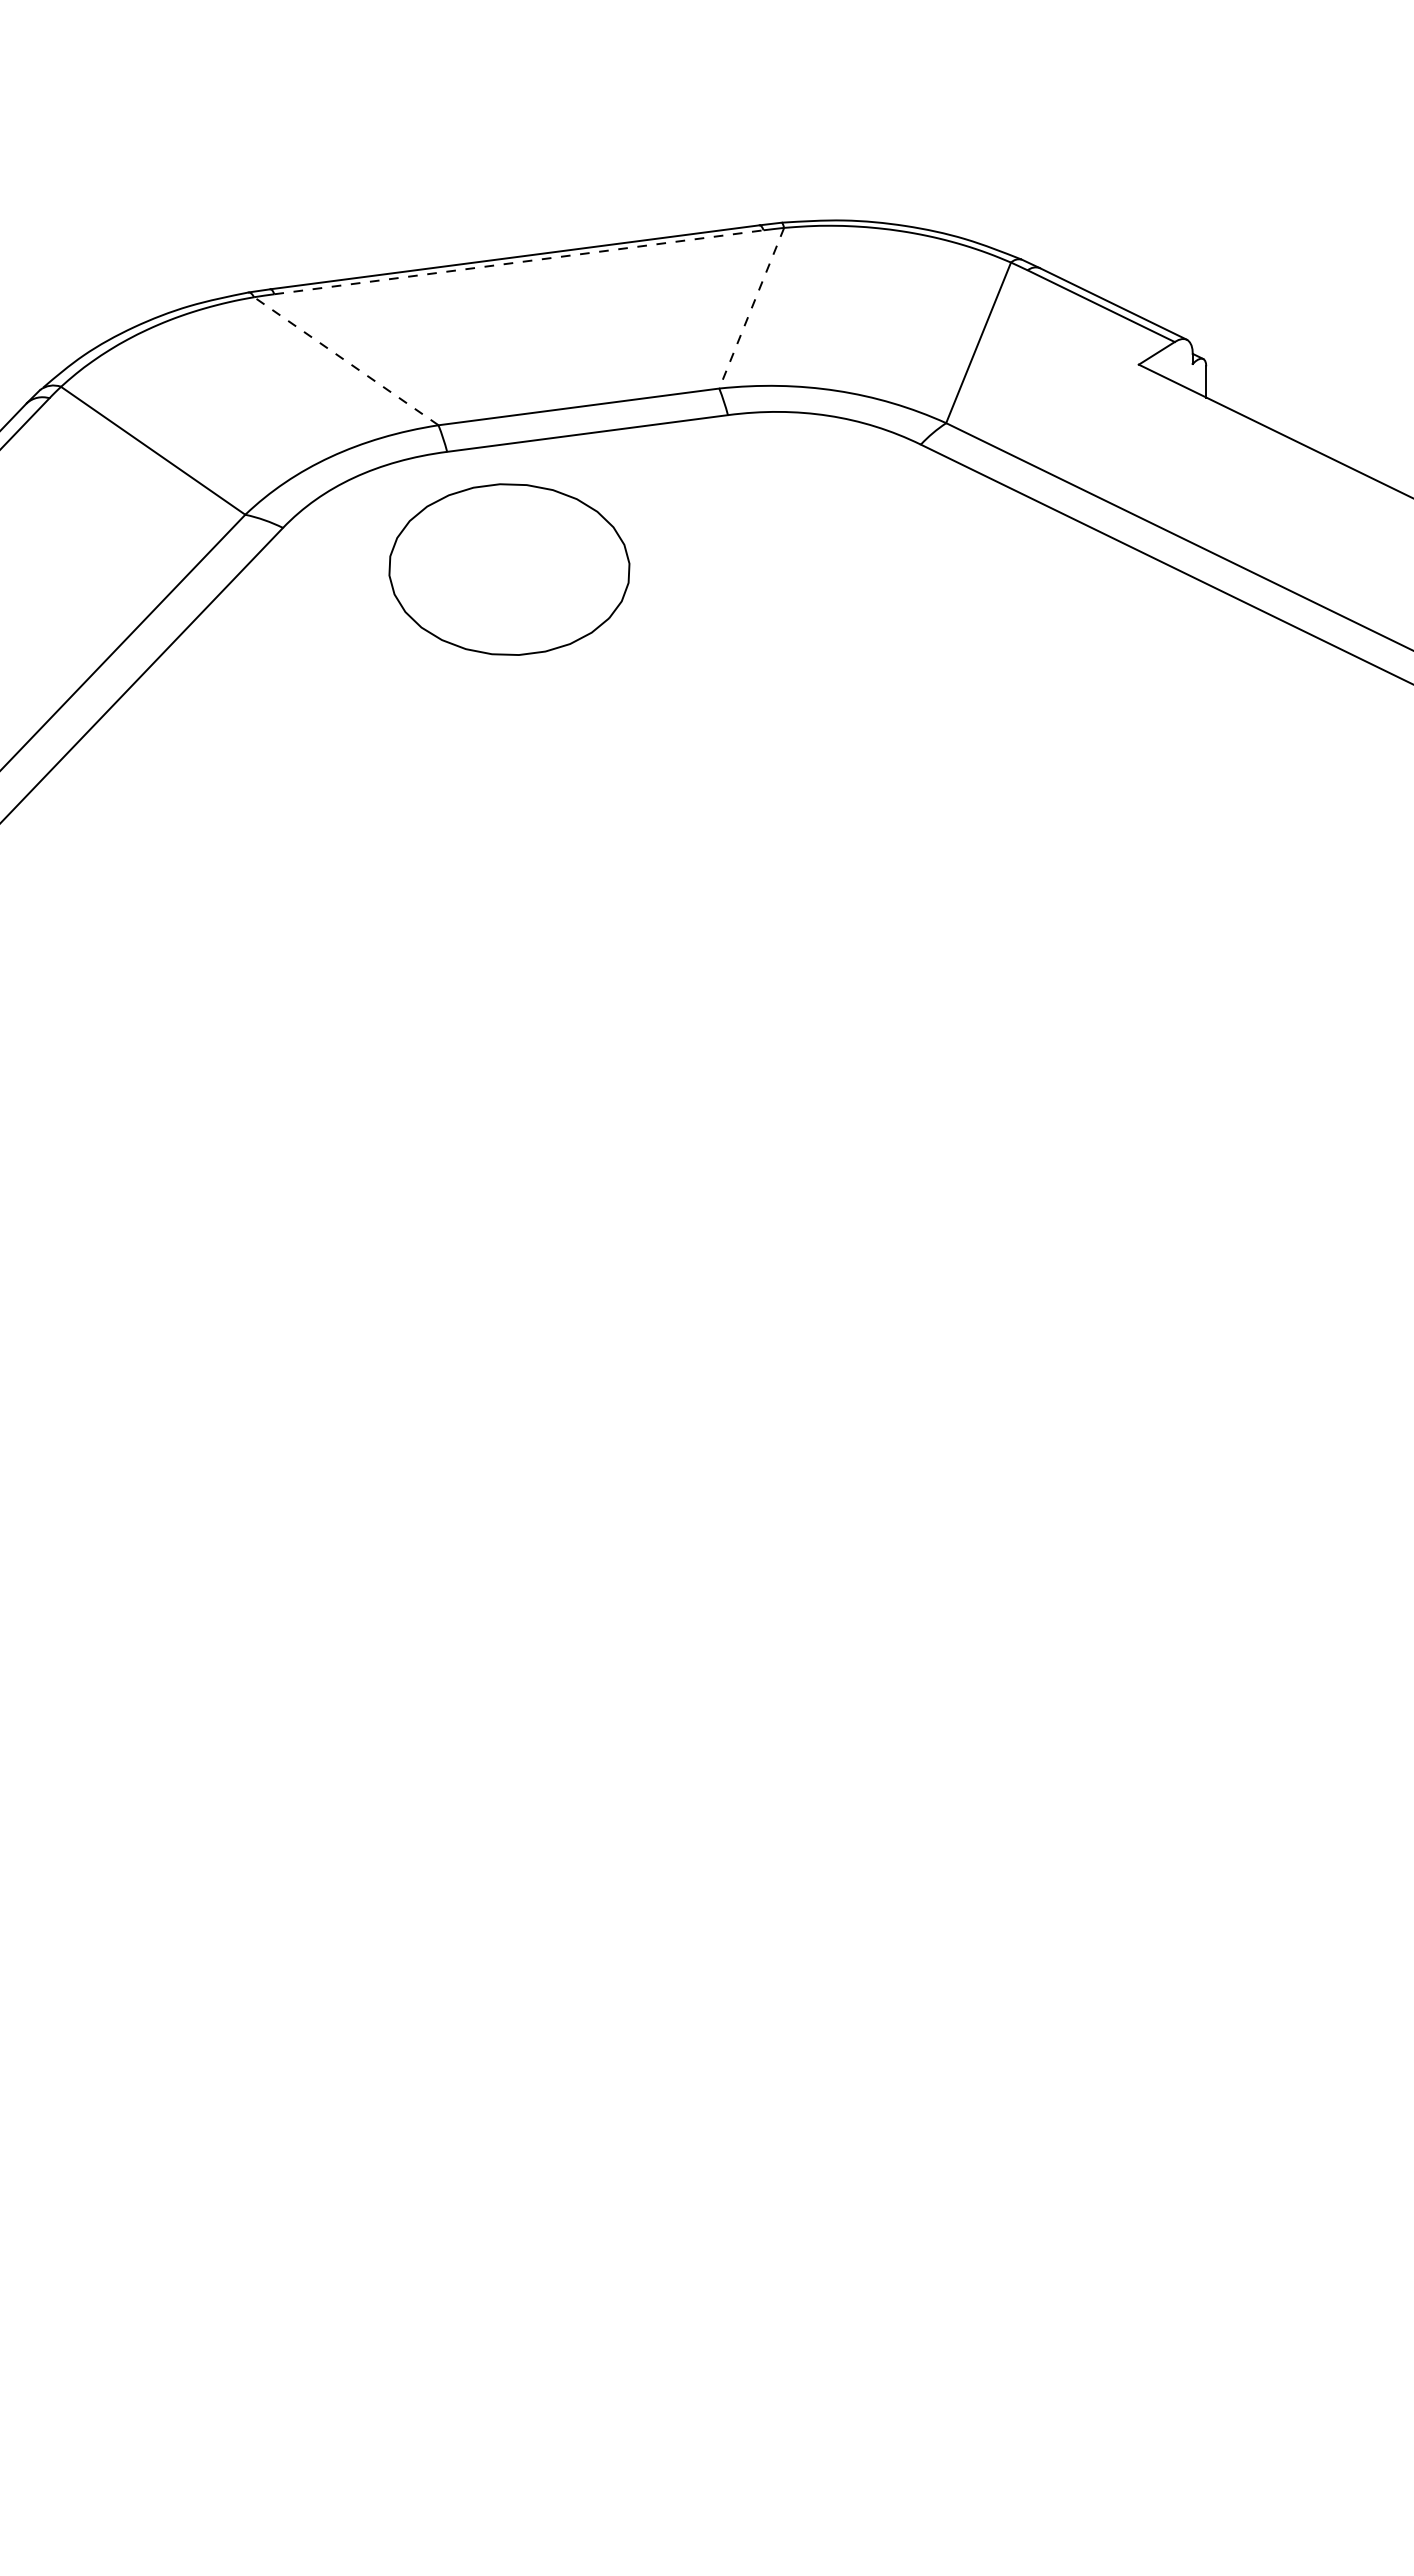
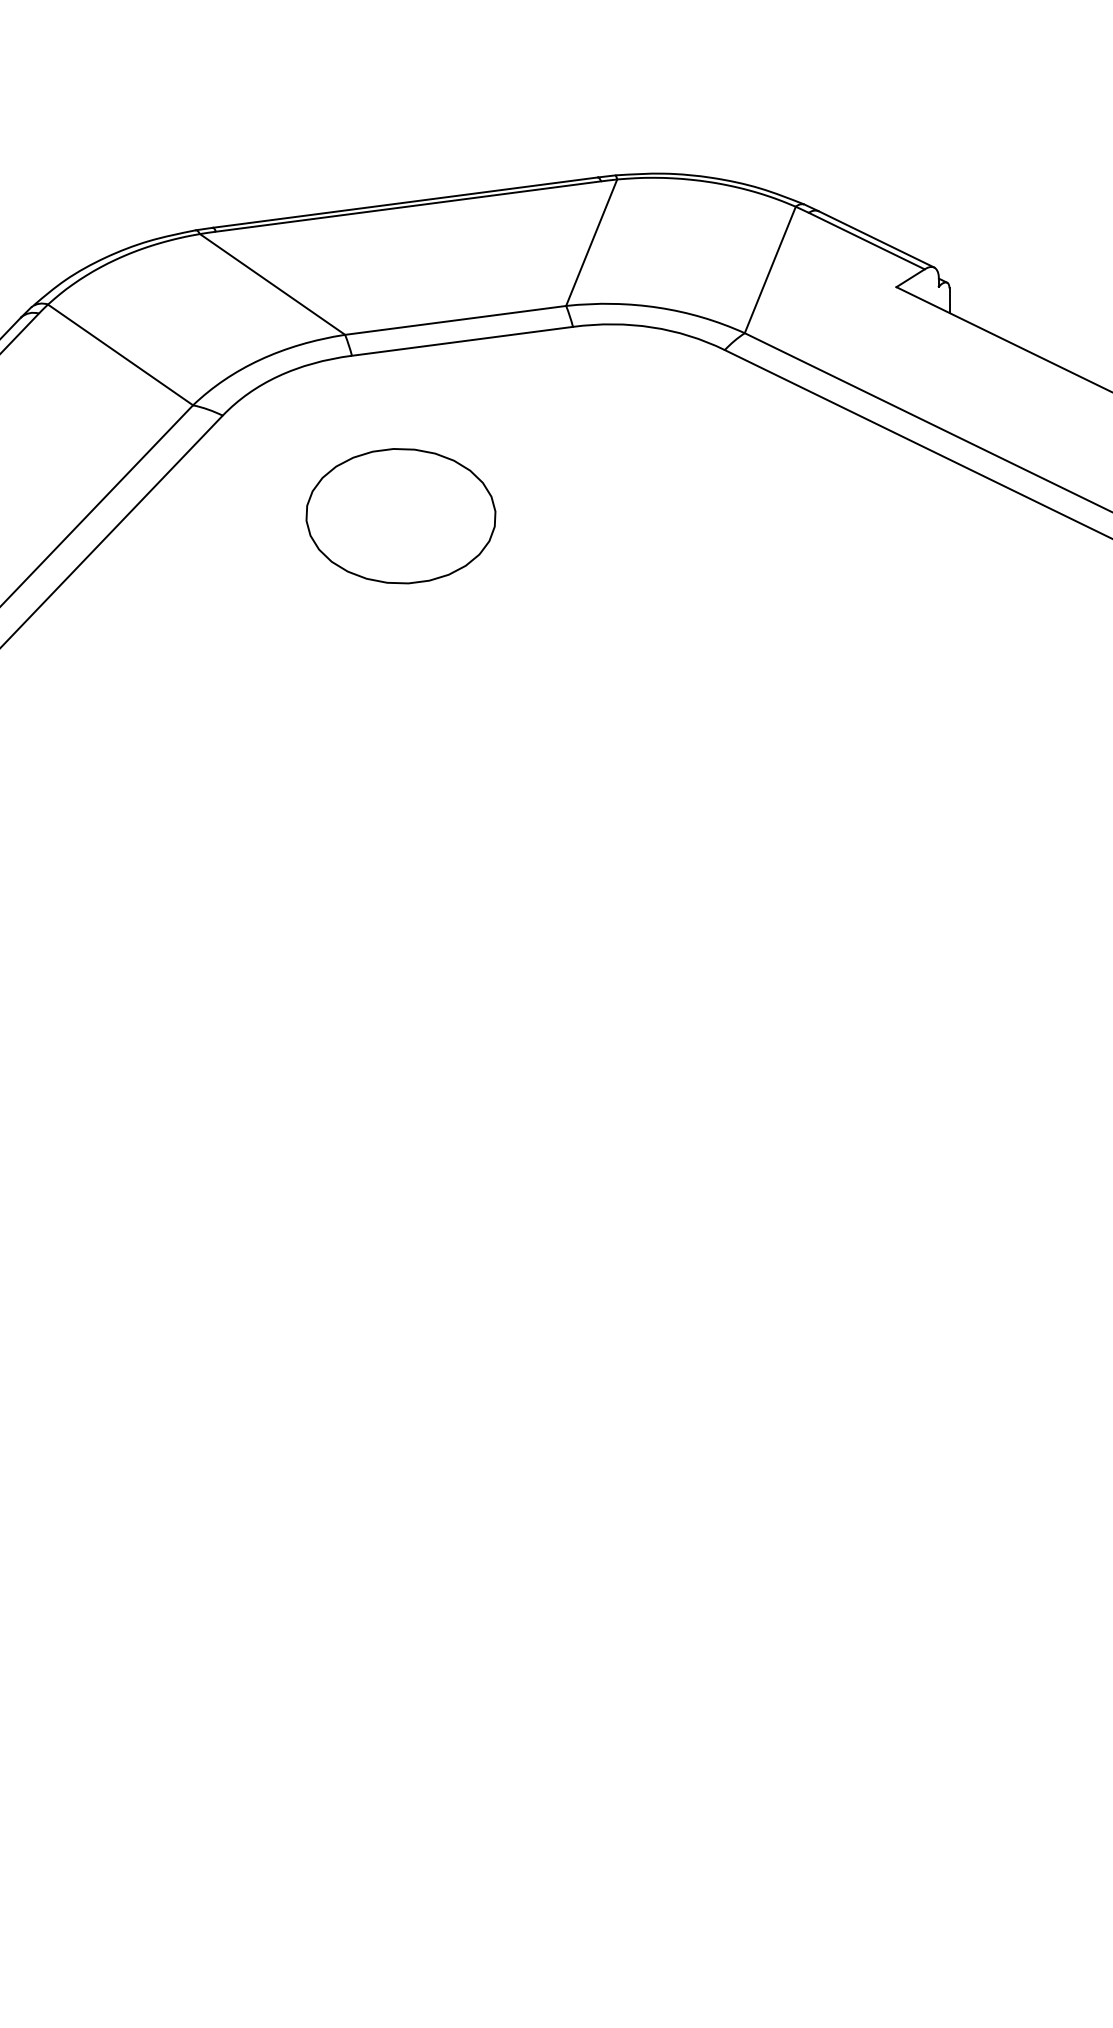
line: (519, 262) -> (408, 206), dashed -> solid
line: (751, 308) -> (591, 242), dashed -> solid
line: (345, 360) -> (271, 283), dashed -> solid
part: (509, 569) -> (401, 516), moved

